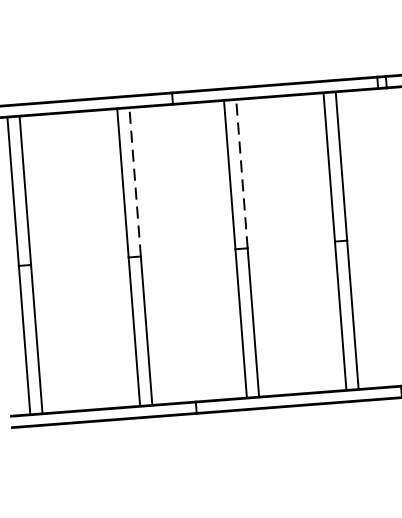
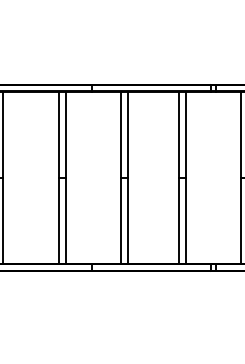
line: (242, 173) -> (128, 134), dashed -> solid
line: (135, 181) -> (66, 134), dashed -> solid

